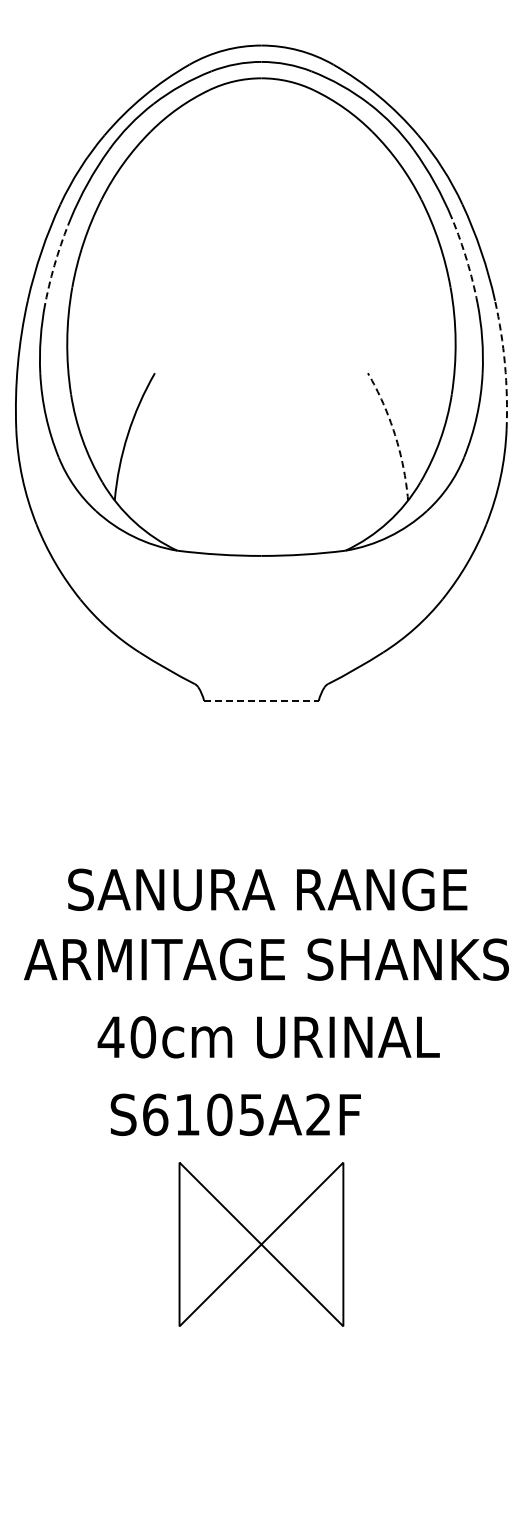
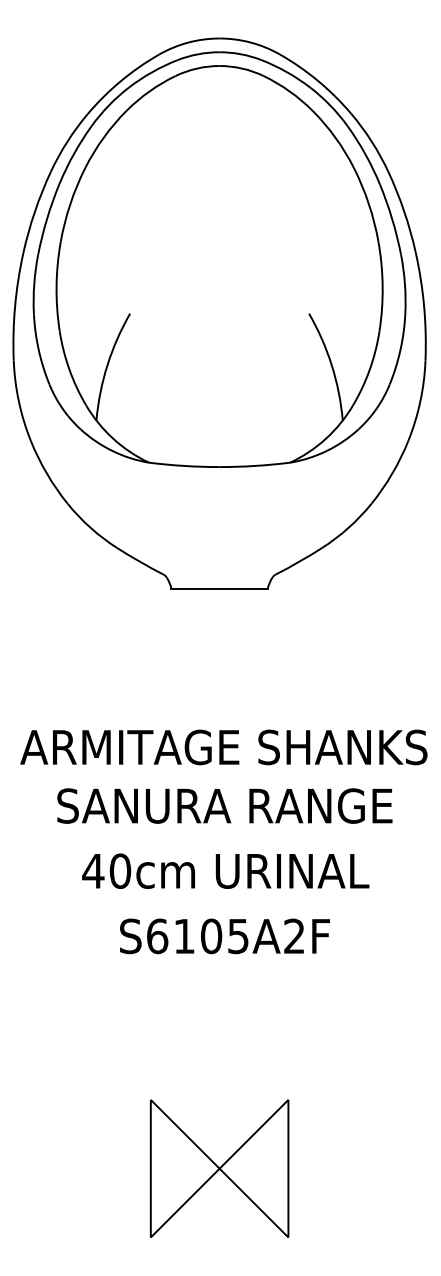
arc: (55, 260) -> (46, 218), dashed -> solid
arc: (466, 260) -> (391, 218), dashed -> solid
arc: (505, 364) -> (424, 306), dashed -> solid
arc: (395, 434) -> (332, 365), dashed -> solid
line: (261, 700) -> (219, 588), dashed -> solid
text: (266, 889) -> (223, 747), SANURA RANGE -> ARMITAGE SHANKS
text: (266, 959) -> (223, 805), ARMITAGE SHANKS -> SANURA RANGE
text: (235, 1114) -> (224, 936), moved
part: (261, 1244) -> (219, 1168), moved

